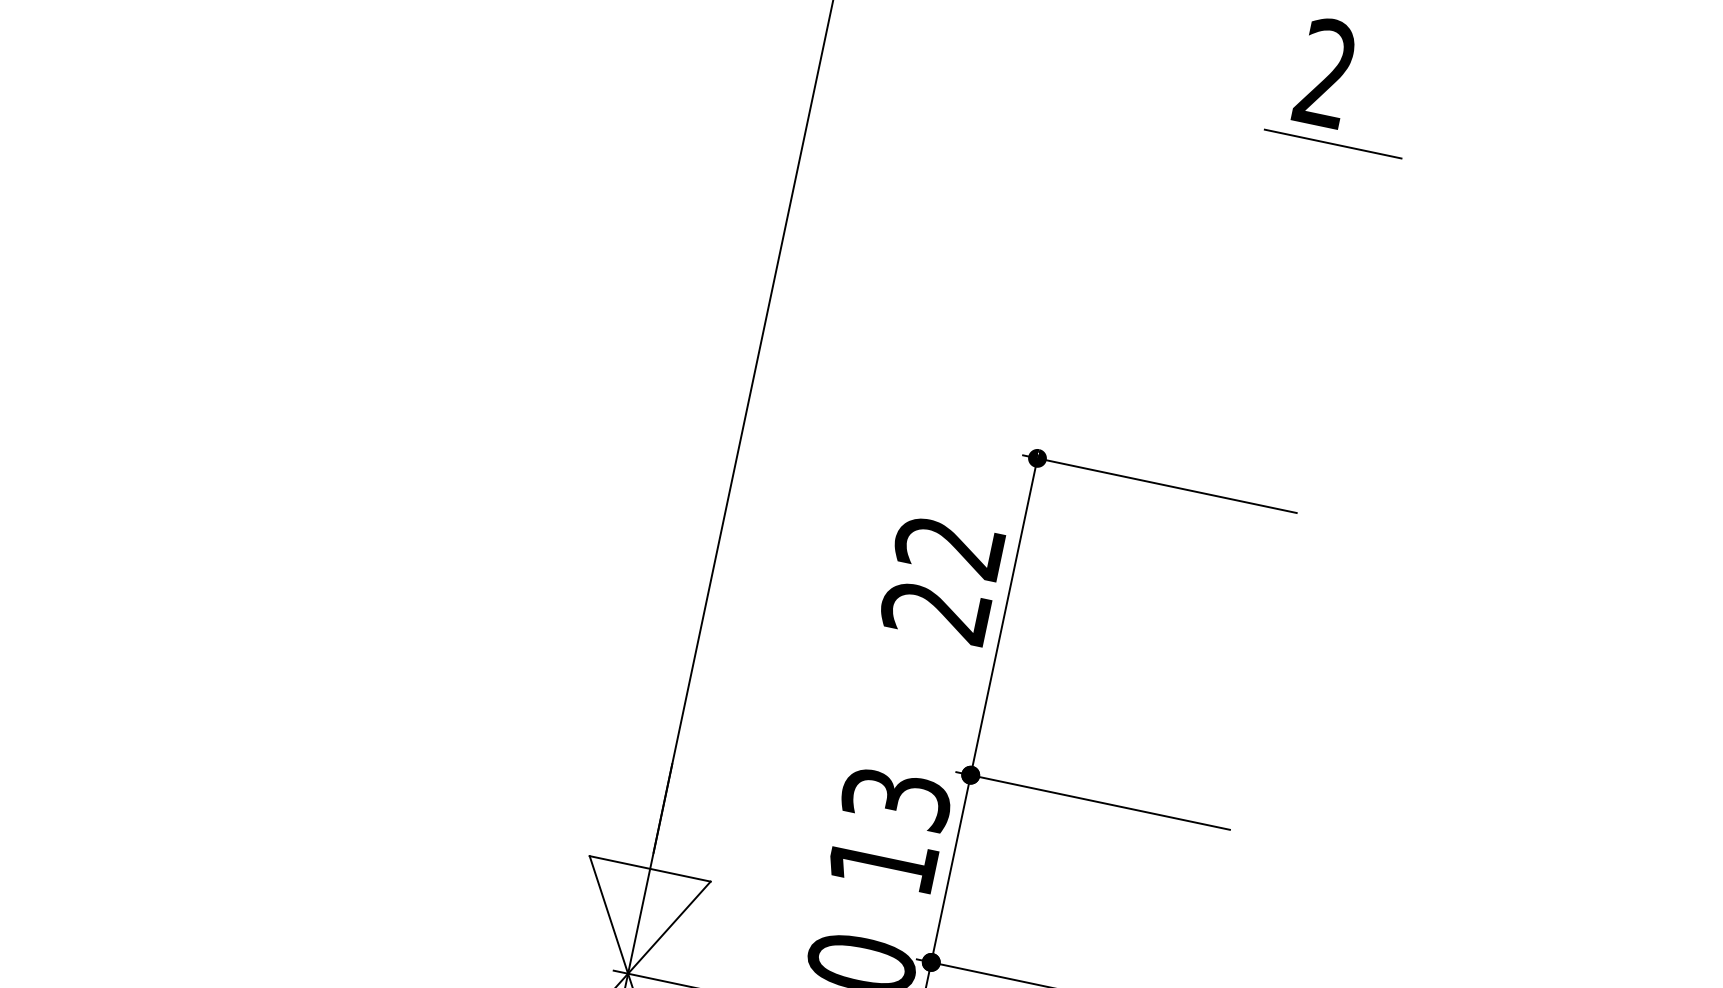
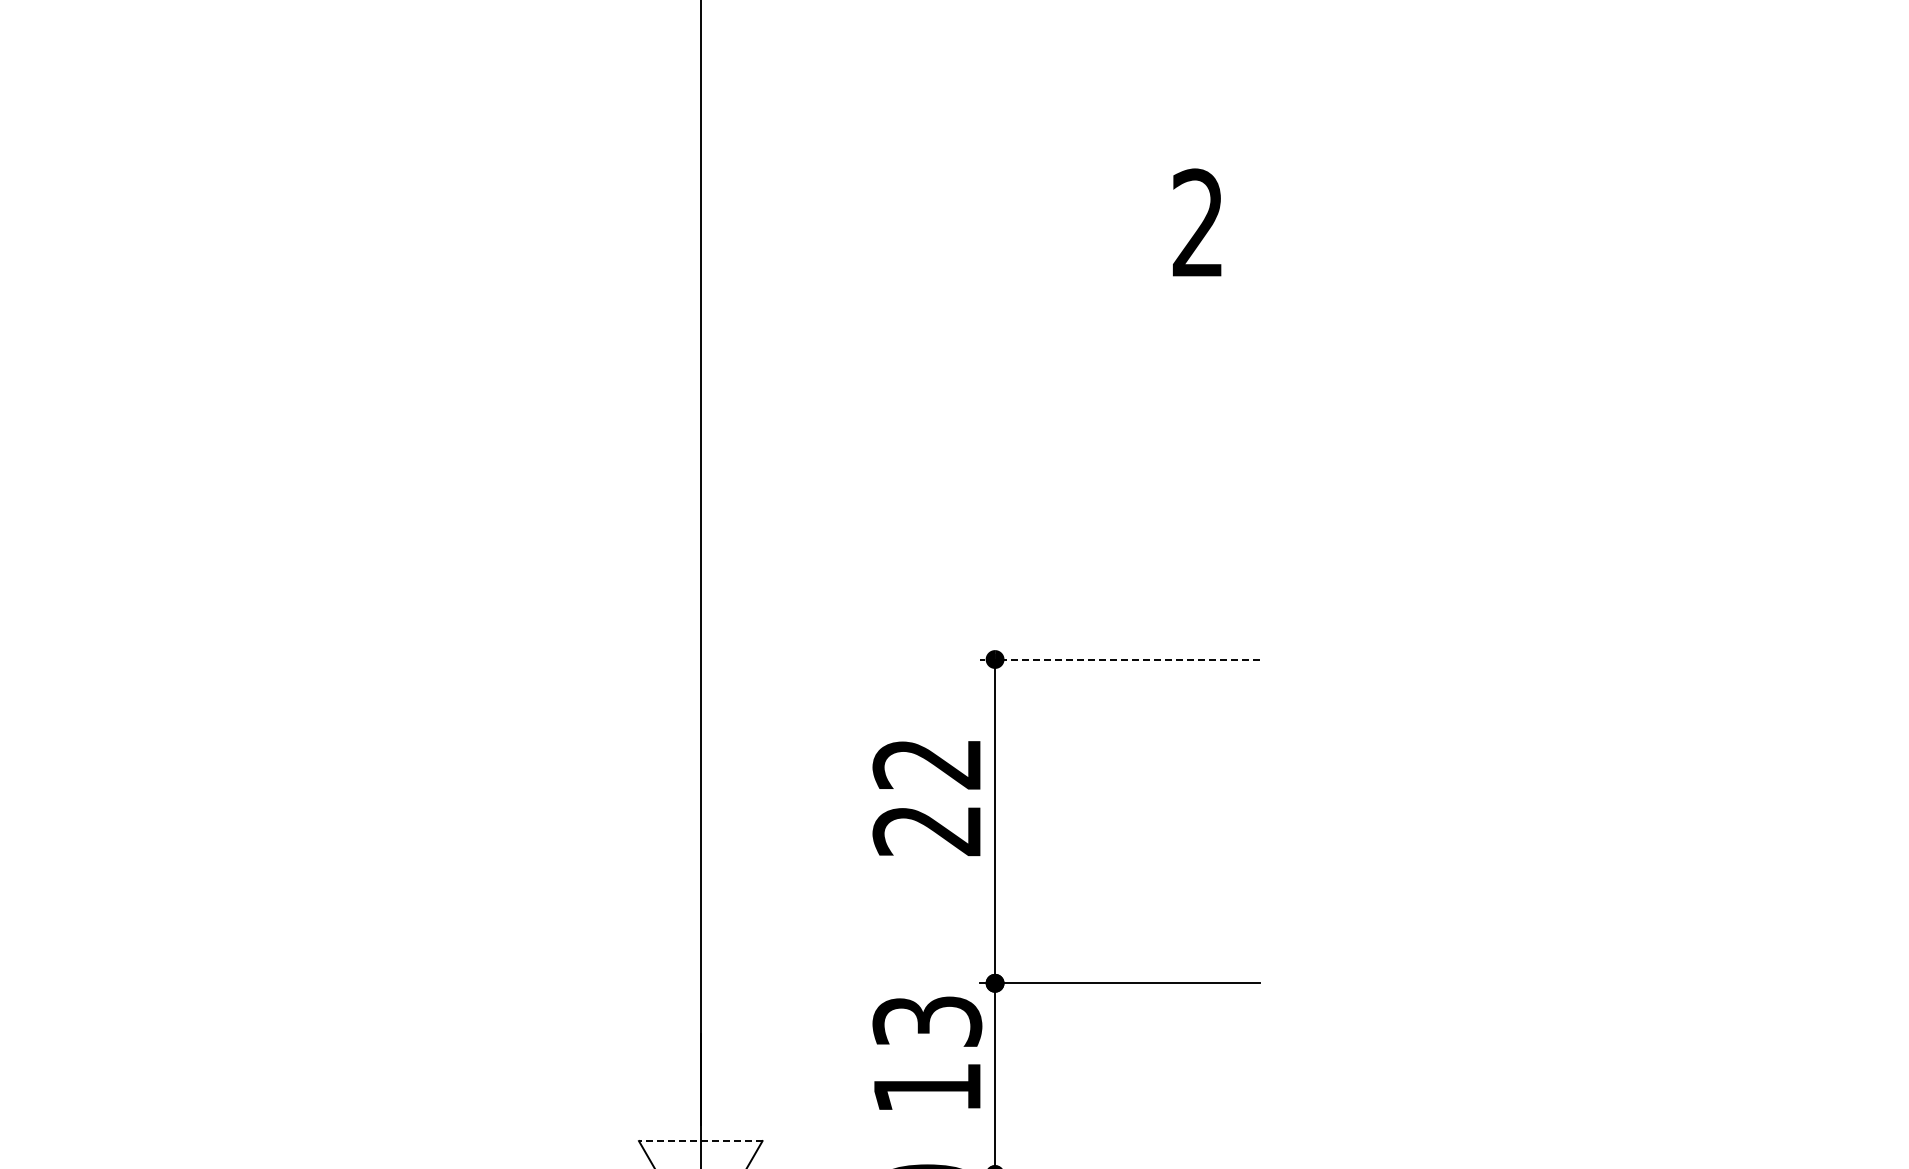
line: (1332, 144) -> (1219, 291), removed
line: (1160, 484) -> (1120, 659), solid -> dashed
line: (649, 869) -> (700, 1141), solid -> dashed

